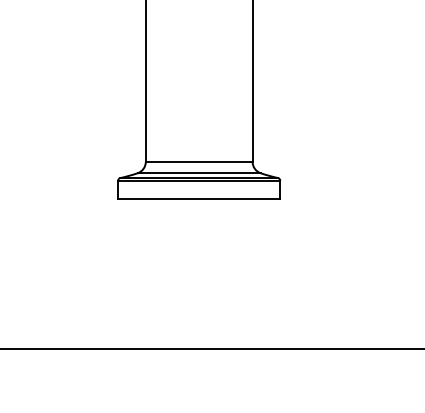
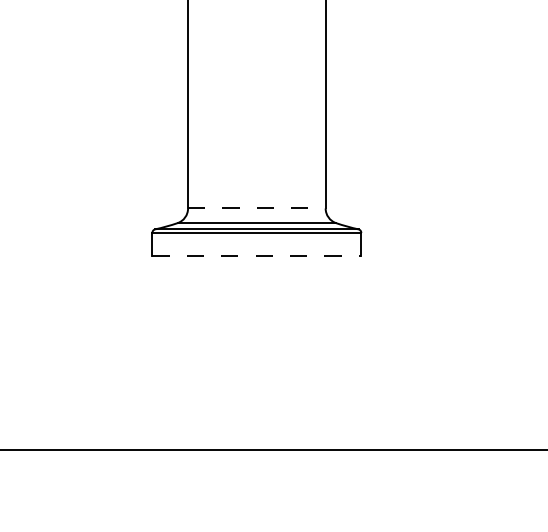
line: (199, 161) -> (257, 208), solid -> dashed
line: (199, 198) -> (257, 255), solid -> dashed

